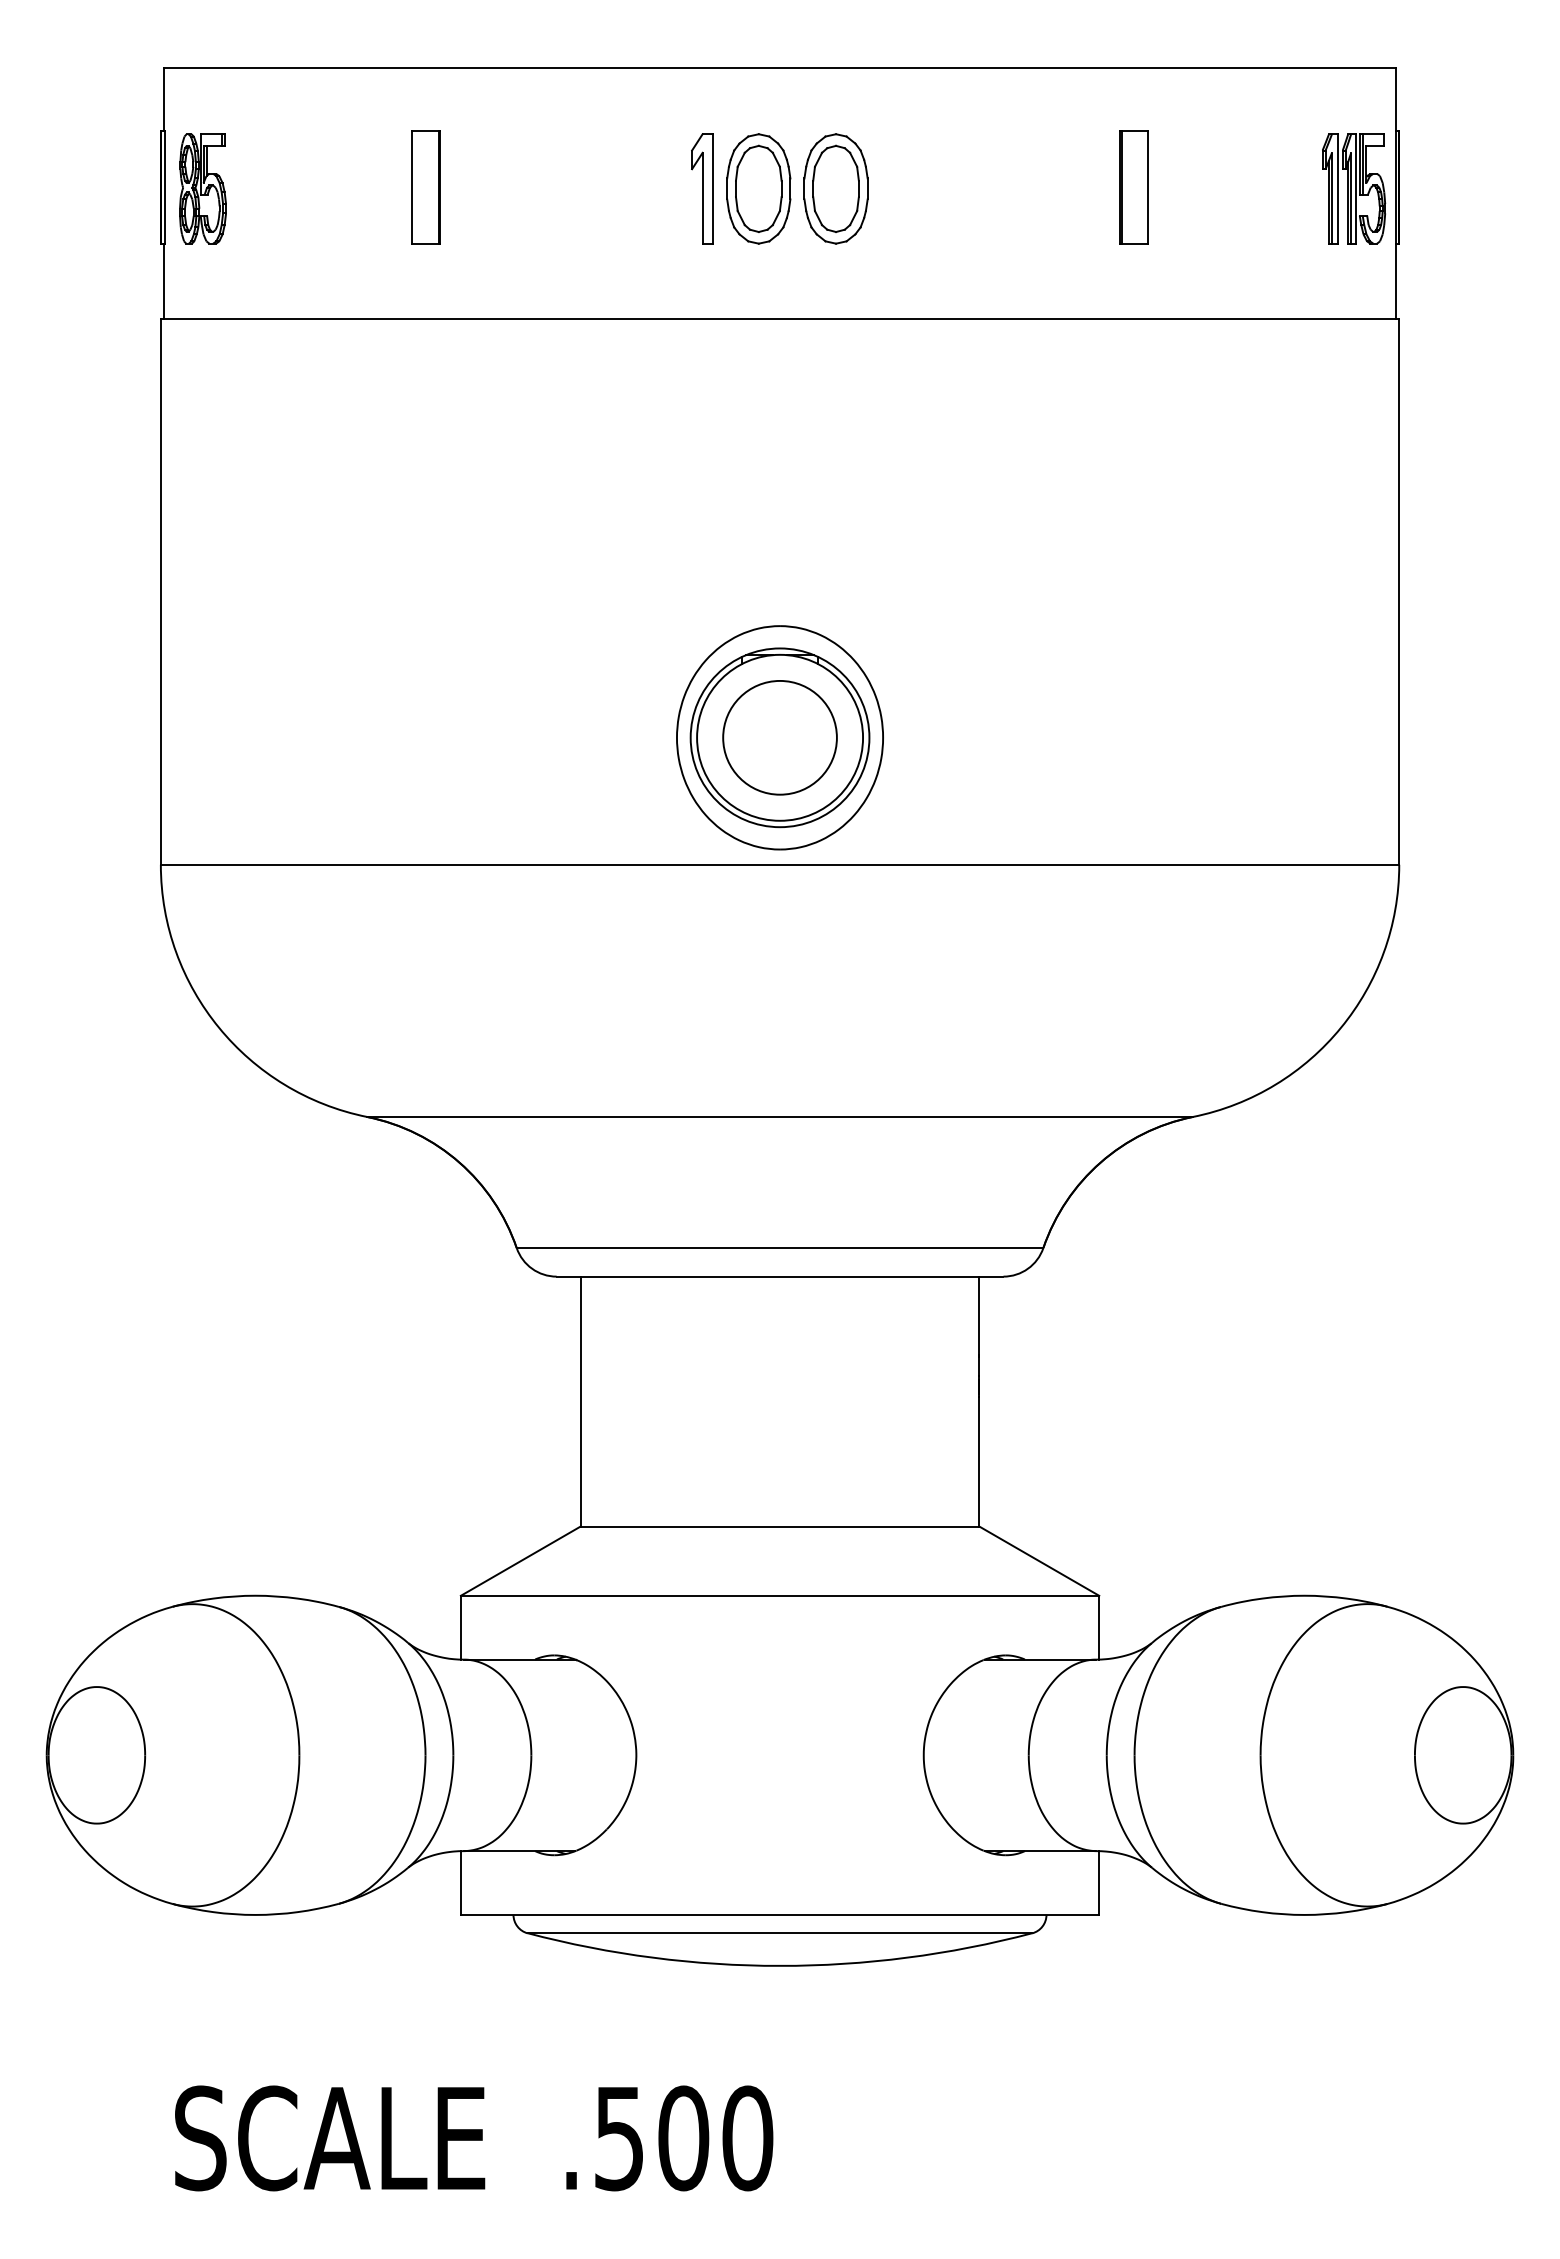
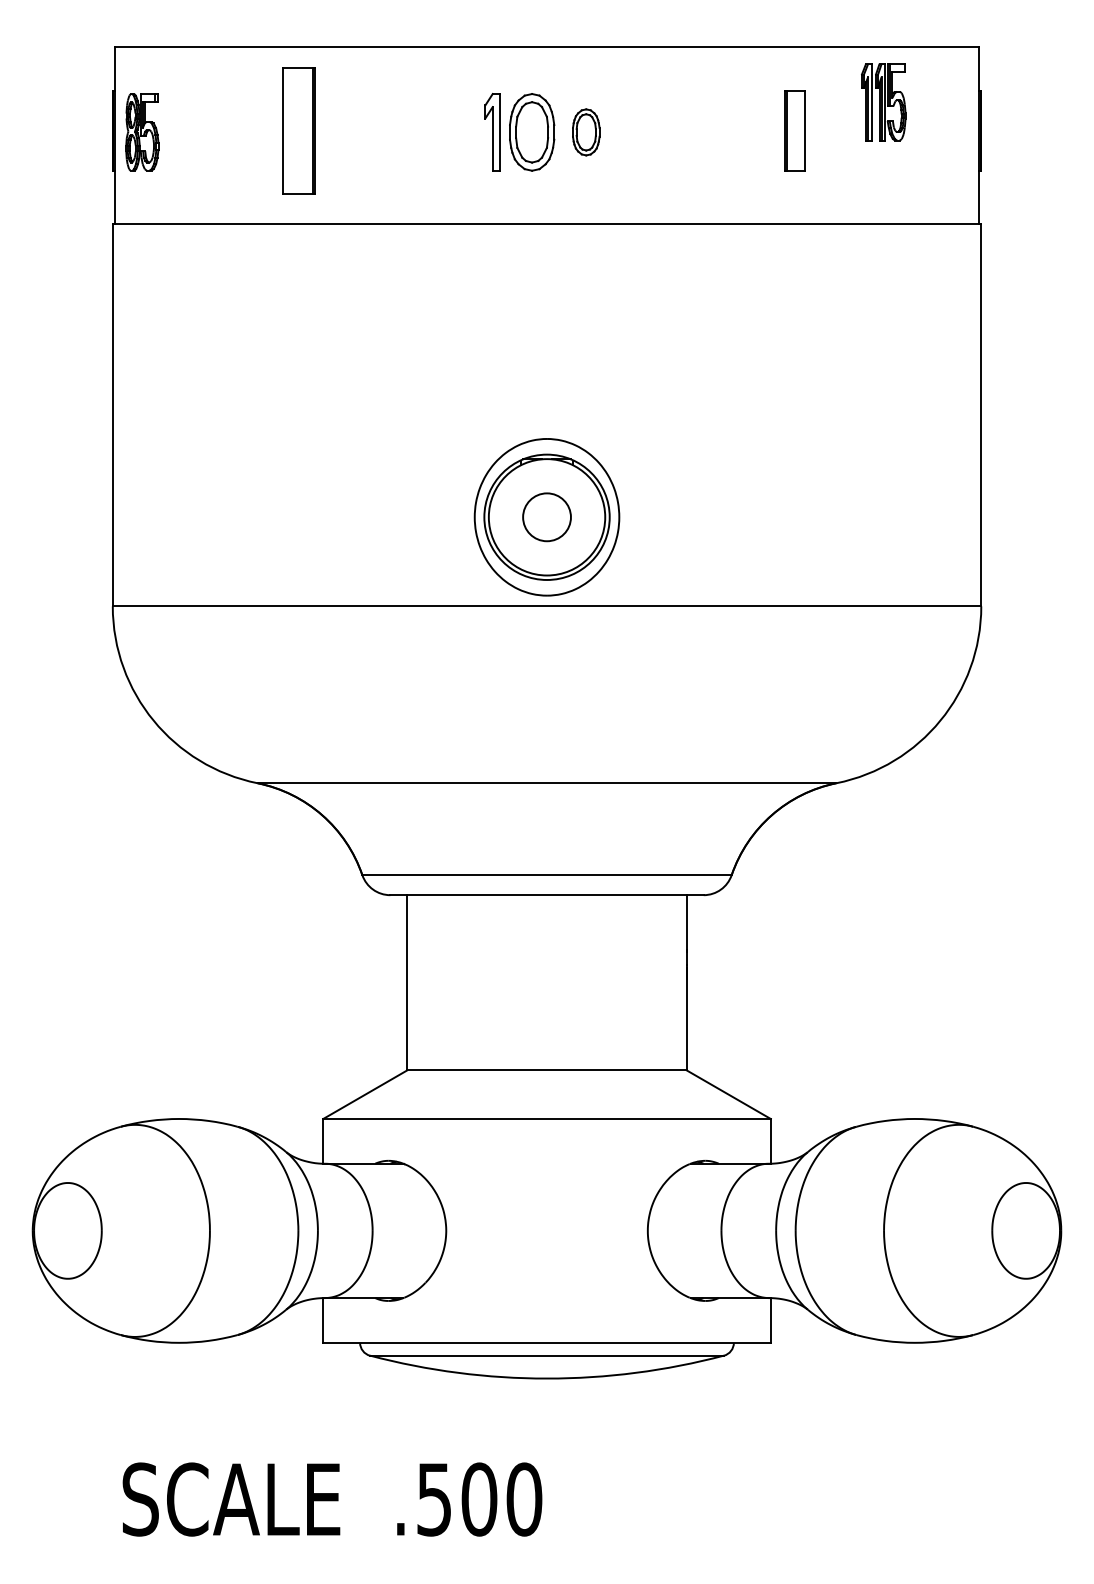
part: (425, 187) -> (298, 131), size x1.6
part: (835, 188) -> (585, 132), size x0.6
part: (1354, 188) -> (883, 101), moved
circle: (779, 737) -> (546, 517), size x0.6

